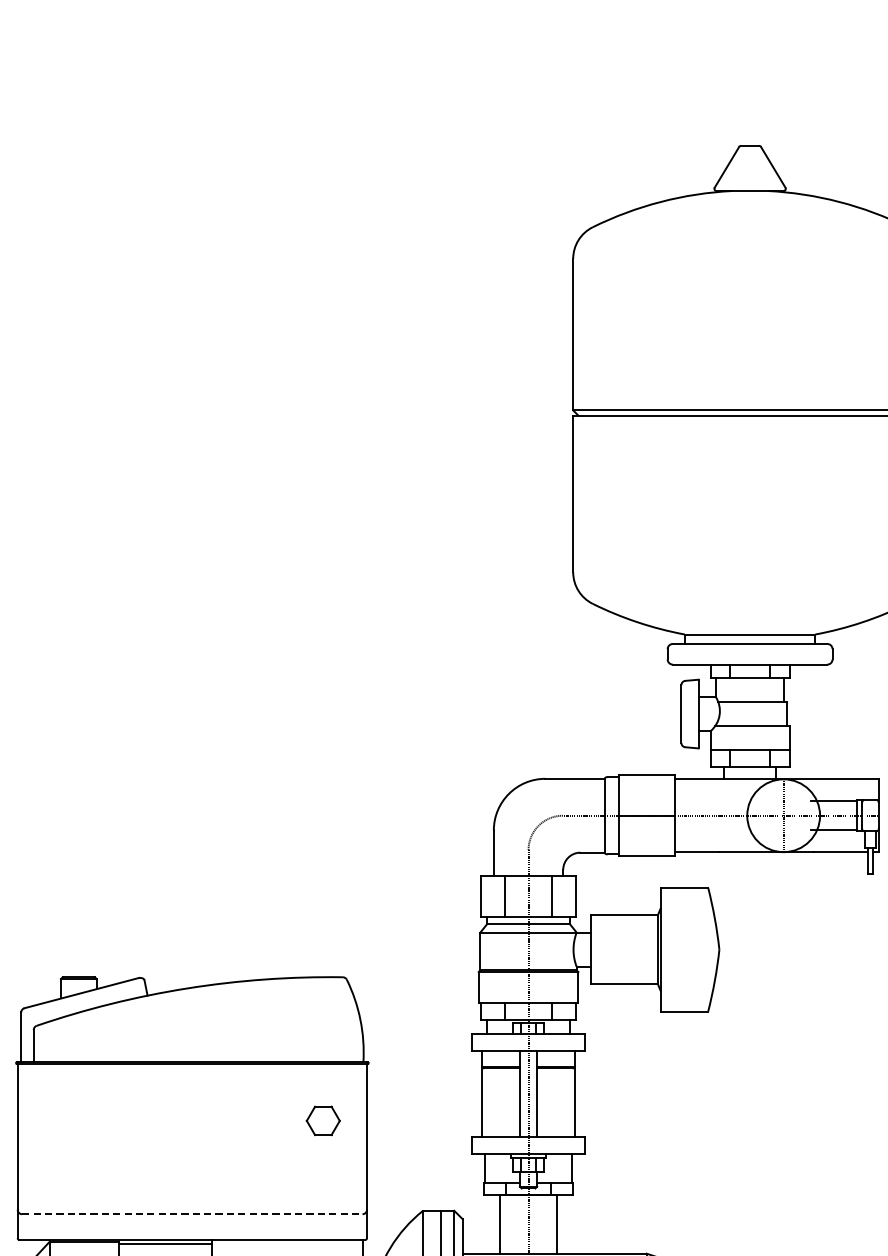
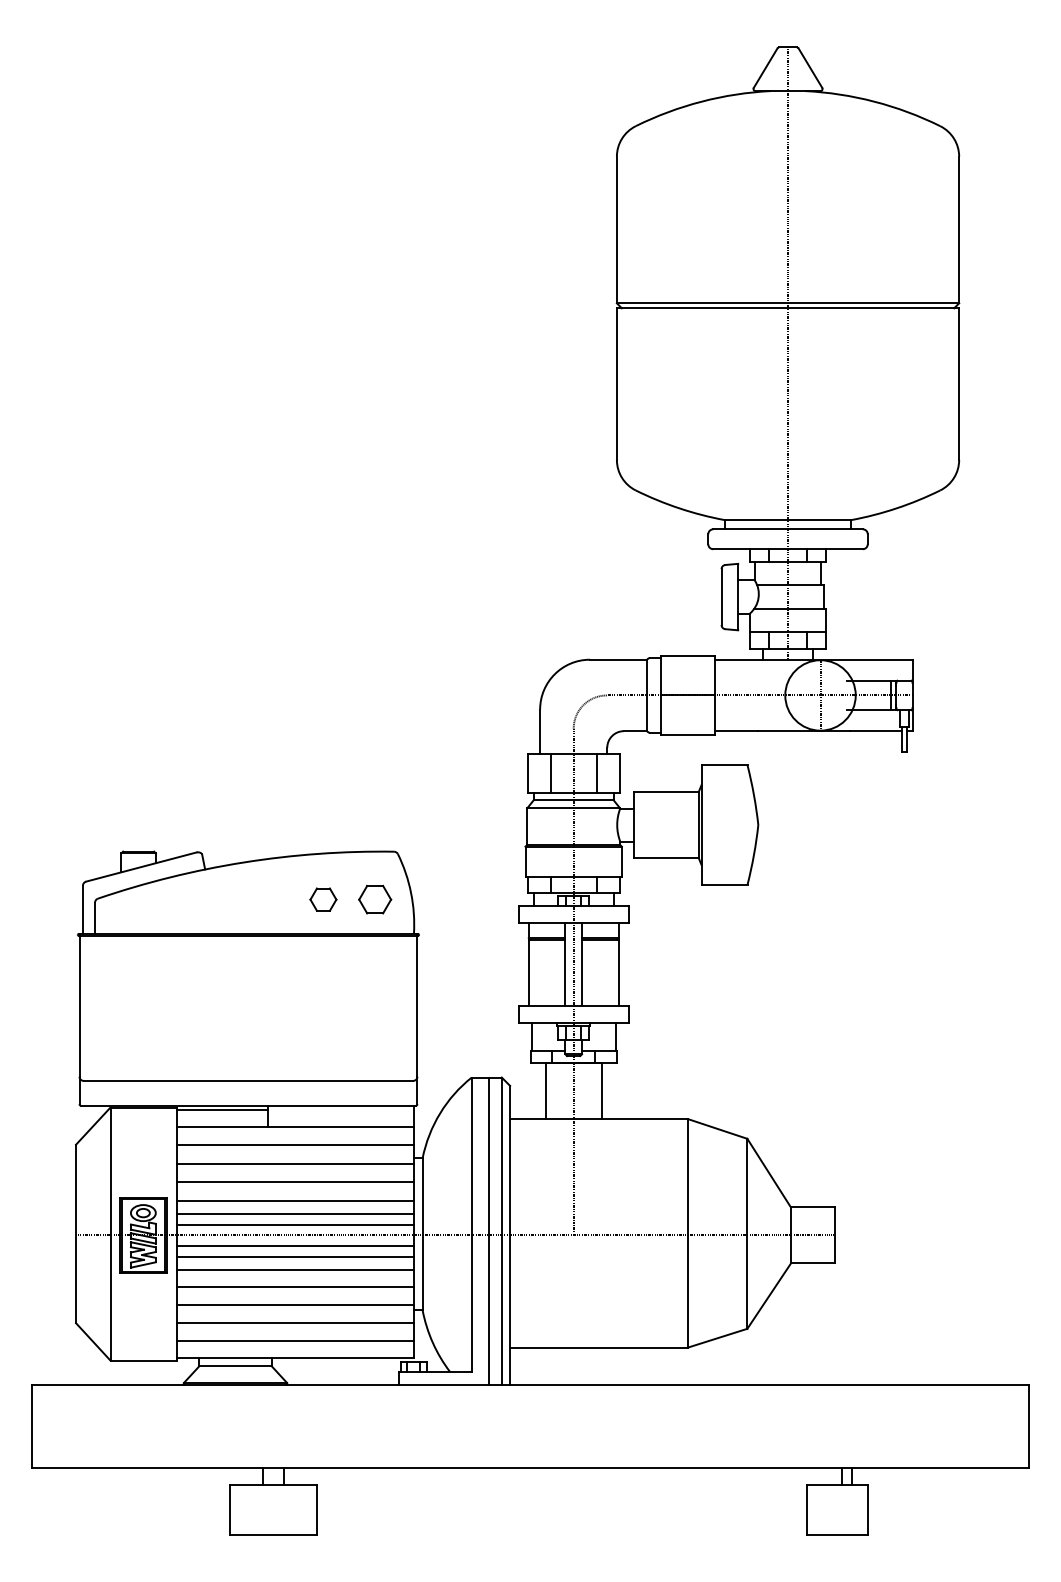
line: (750, 462) -> (788, 353), added
part: (269, 1026) -> (323, 899), added
part: (323, 1120) -> (375, 899), moved
line: (192, 1213) -> (248, 1080), dashed -> solid

